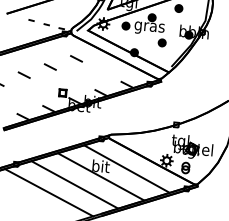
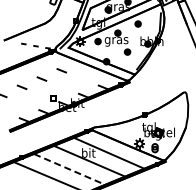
line: (74, 185) -> (69, 169), solid -> dashed

